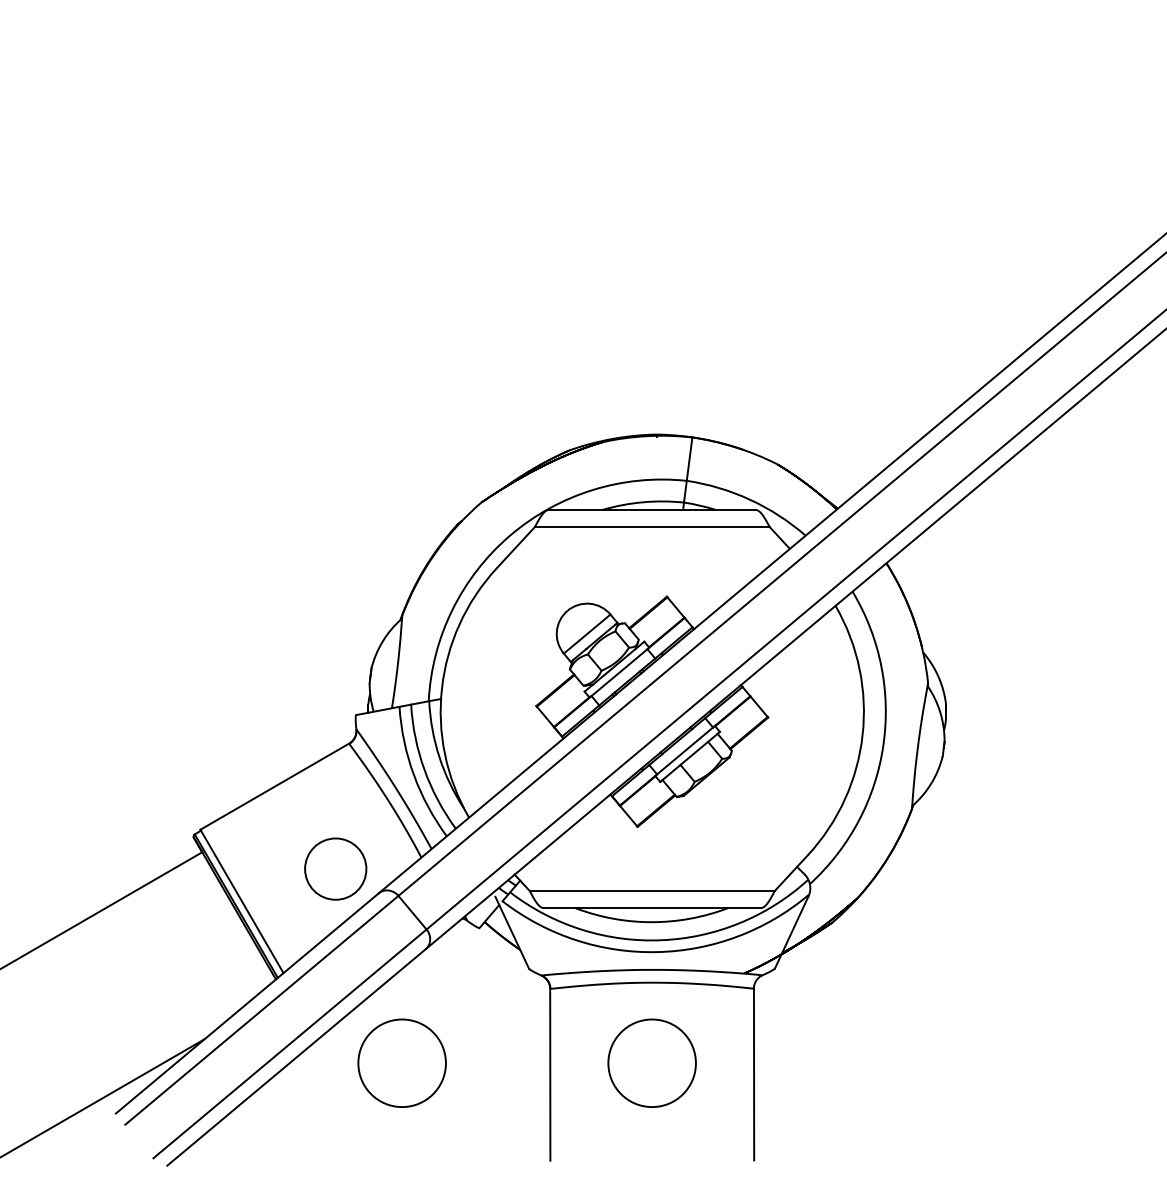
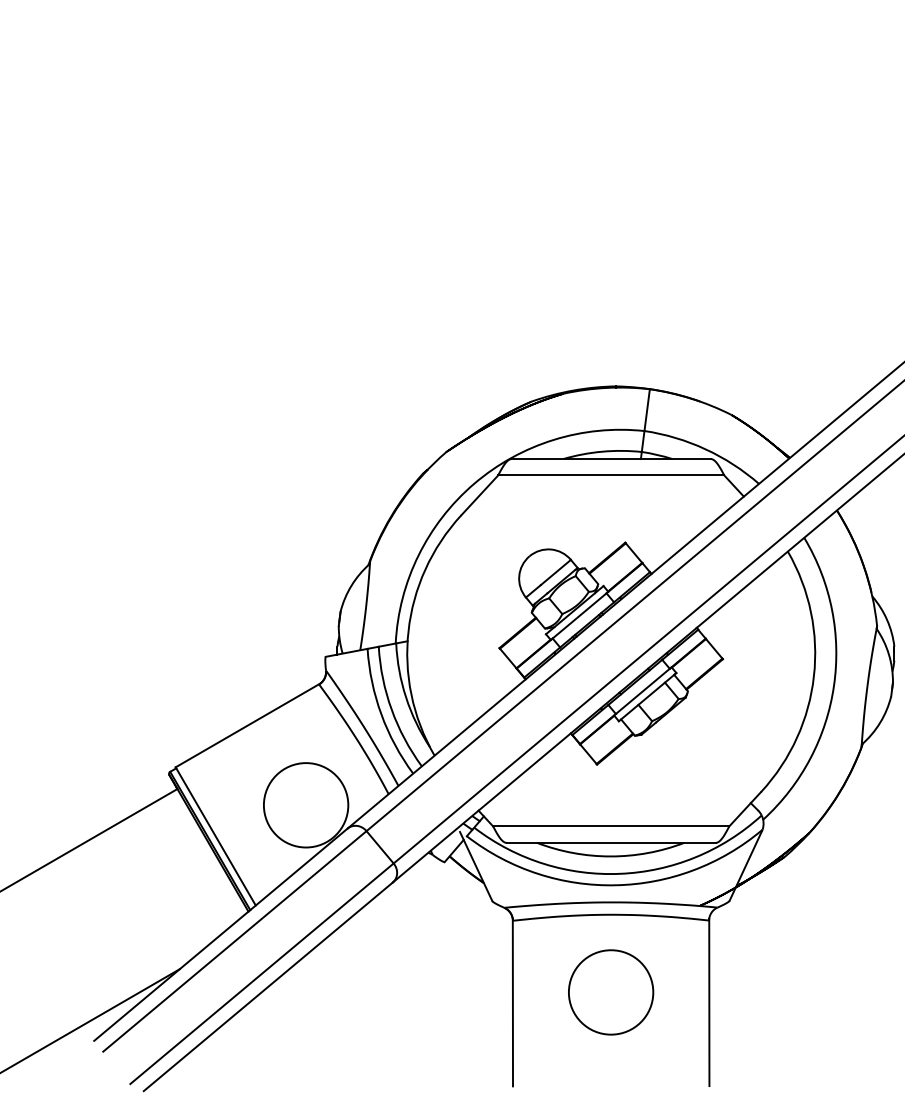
circle: (335, 868) -> (305, 804), size x1.43
circle: (401, 1062) -> (369, 991), removed

